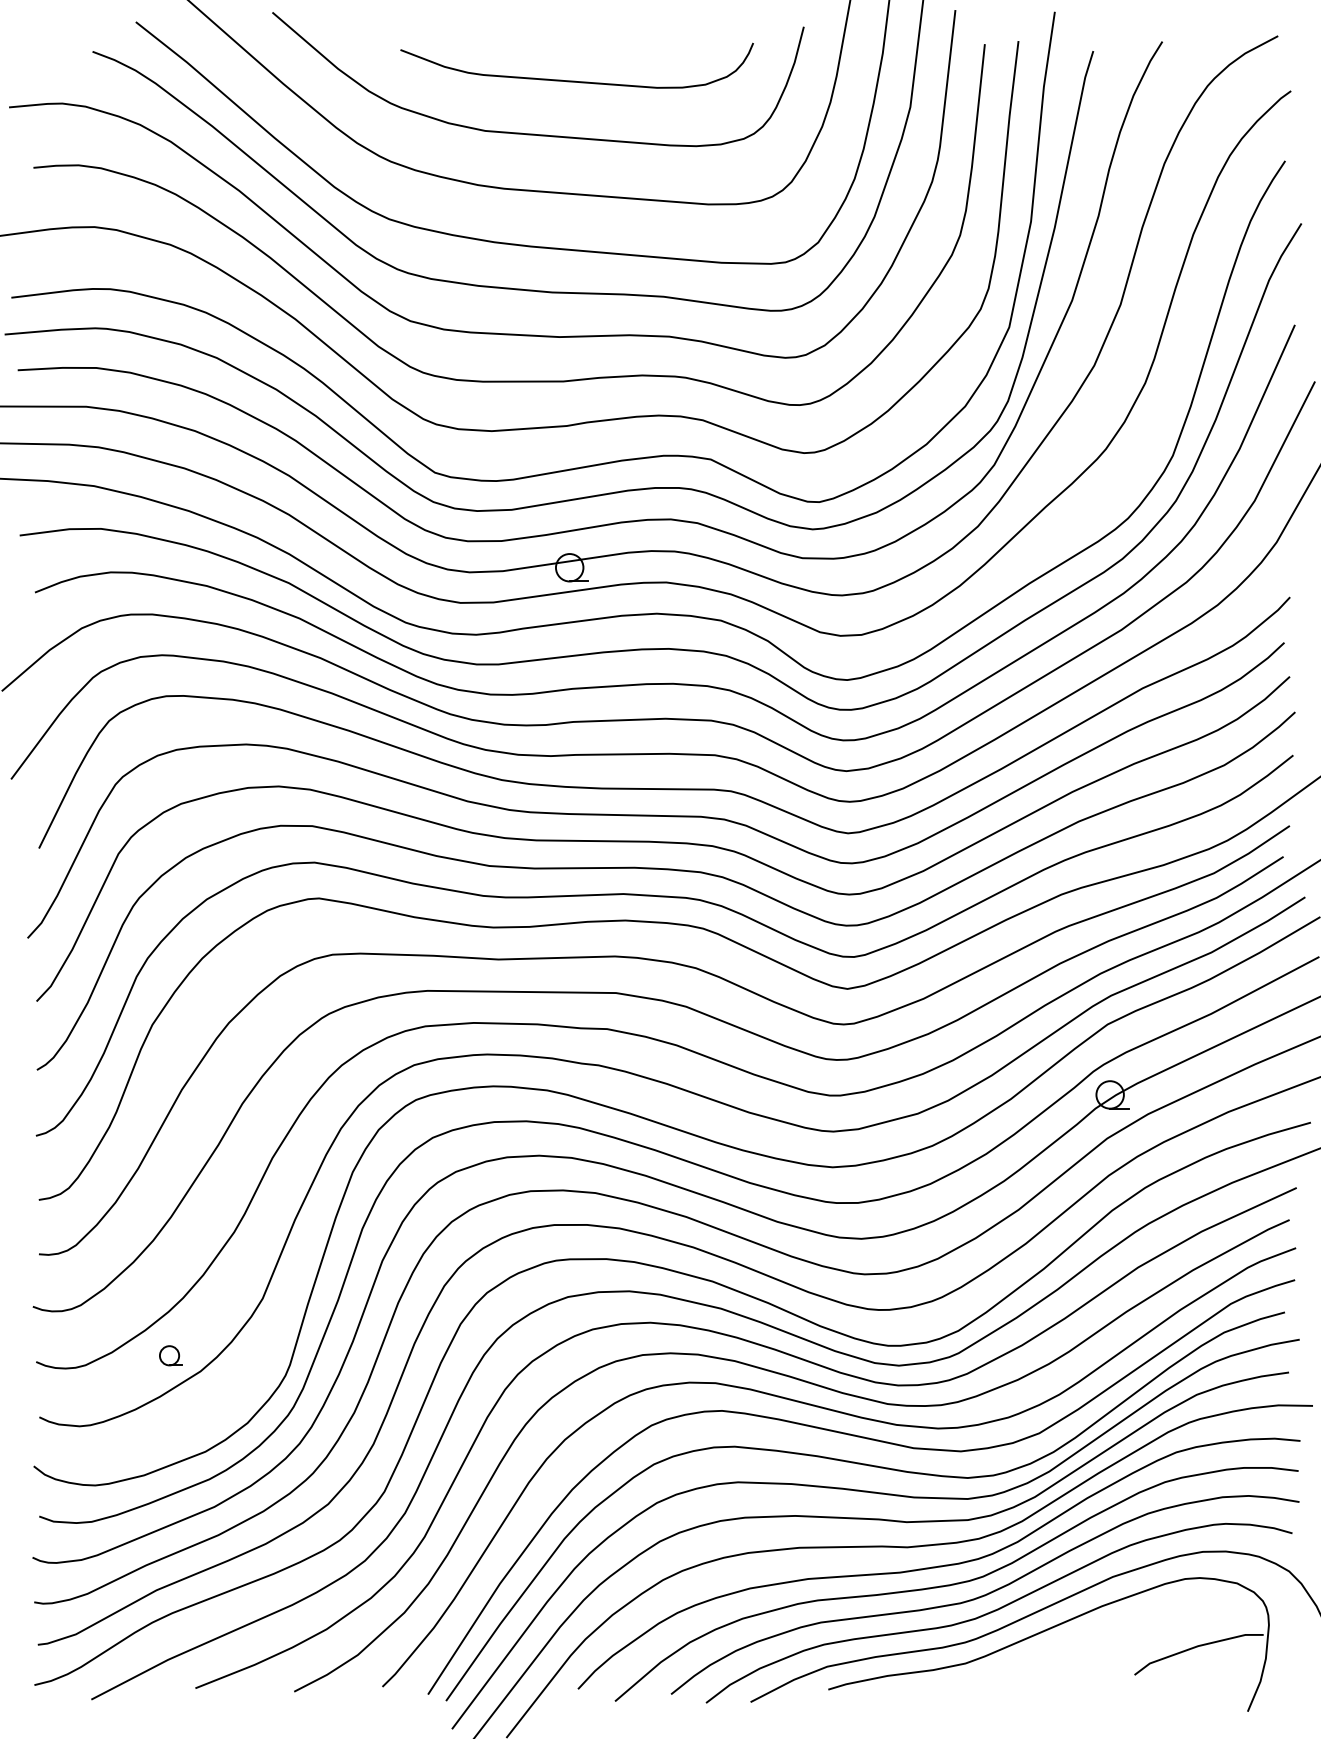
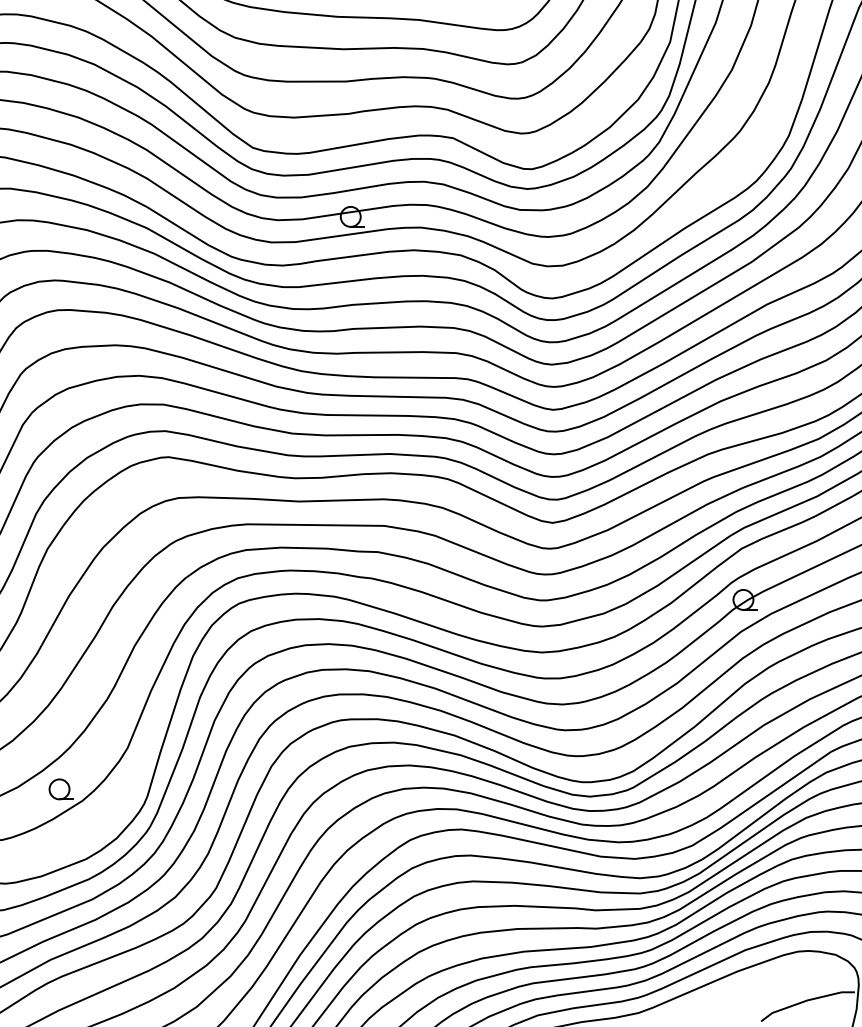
part: (170, 1355) -> (60, 789), size x1.43

